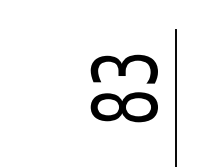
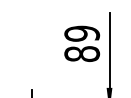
text: (123, 68) -> (81, 33), 83 -> 89

